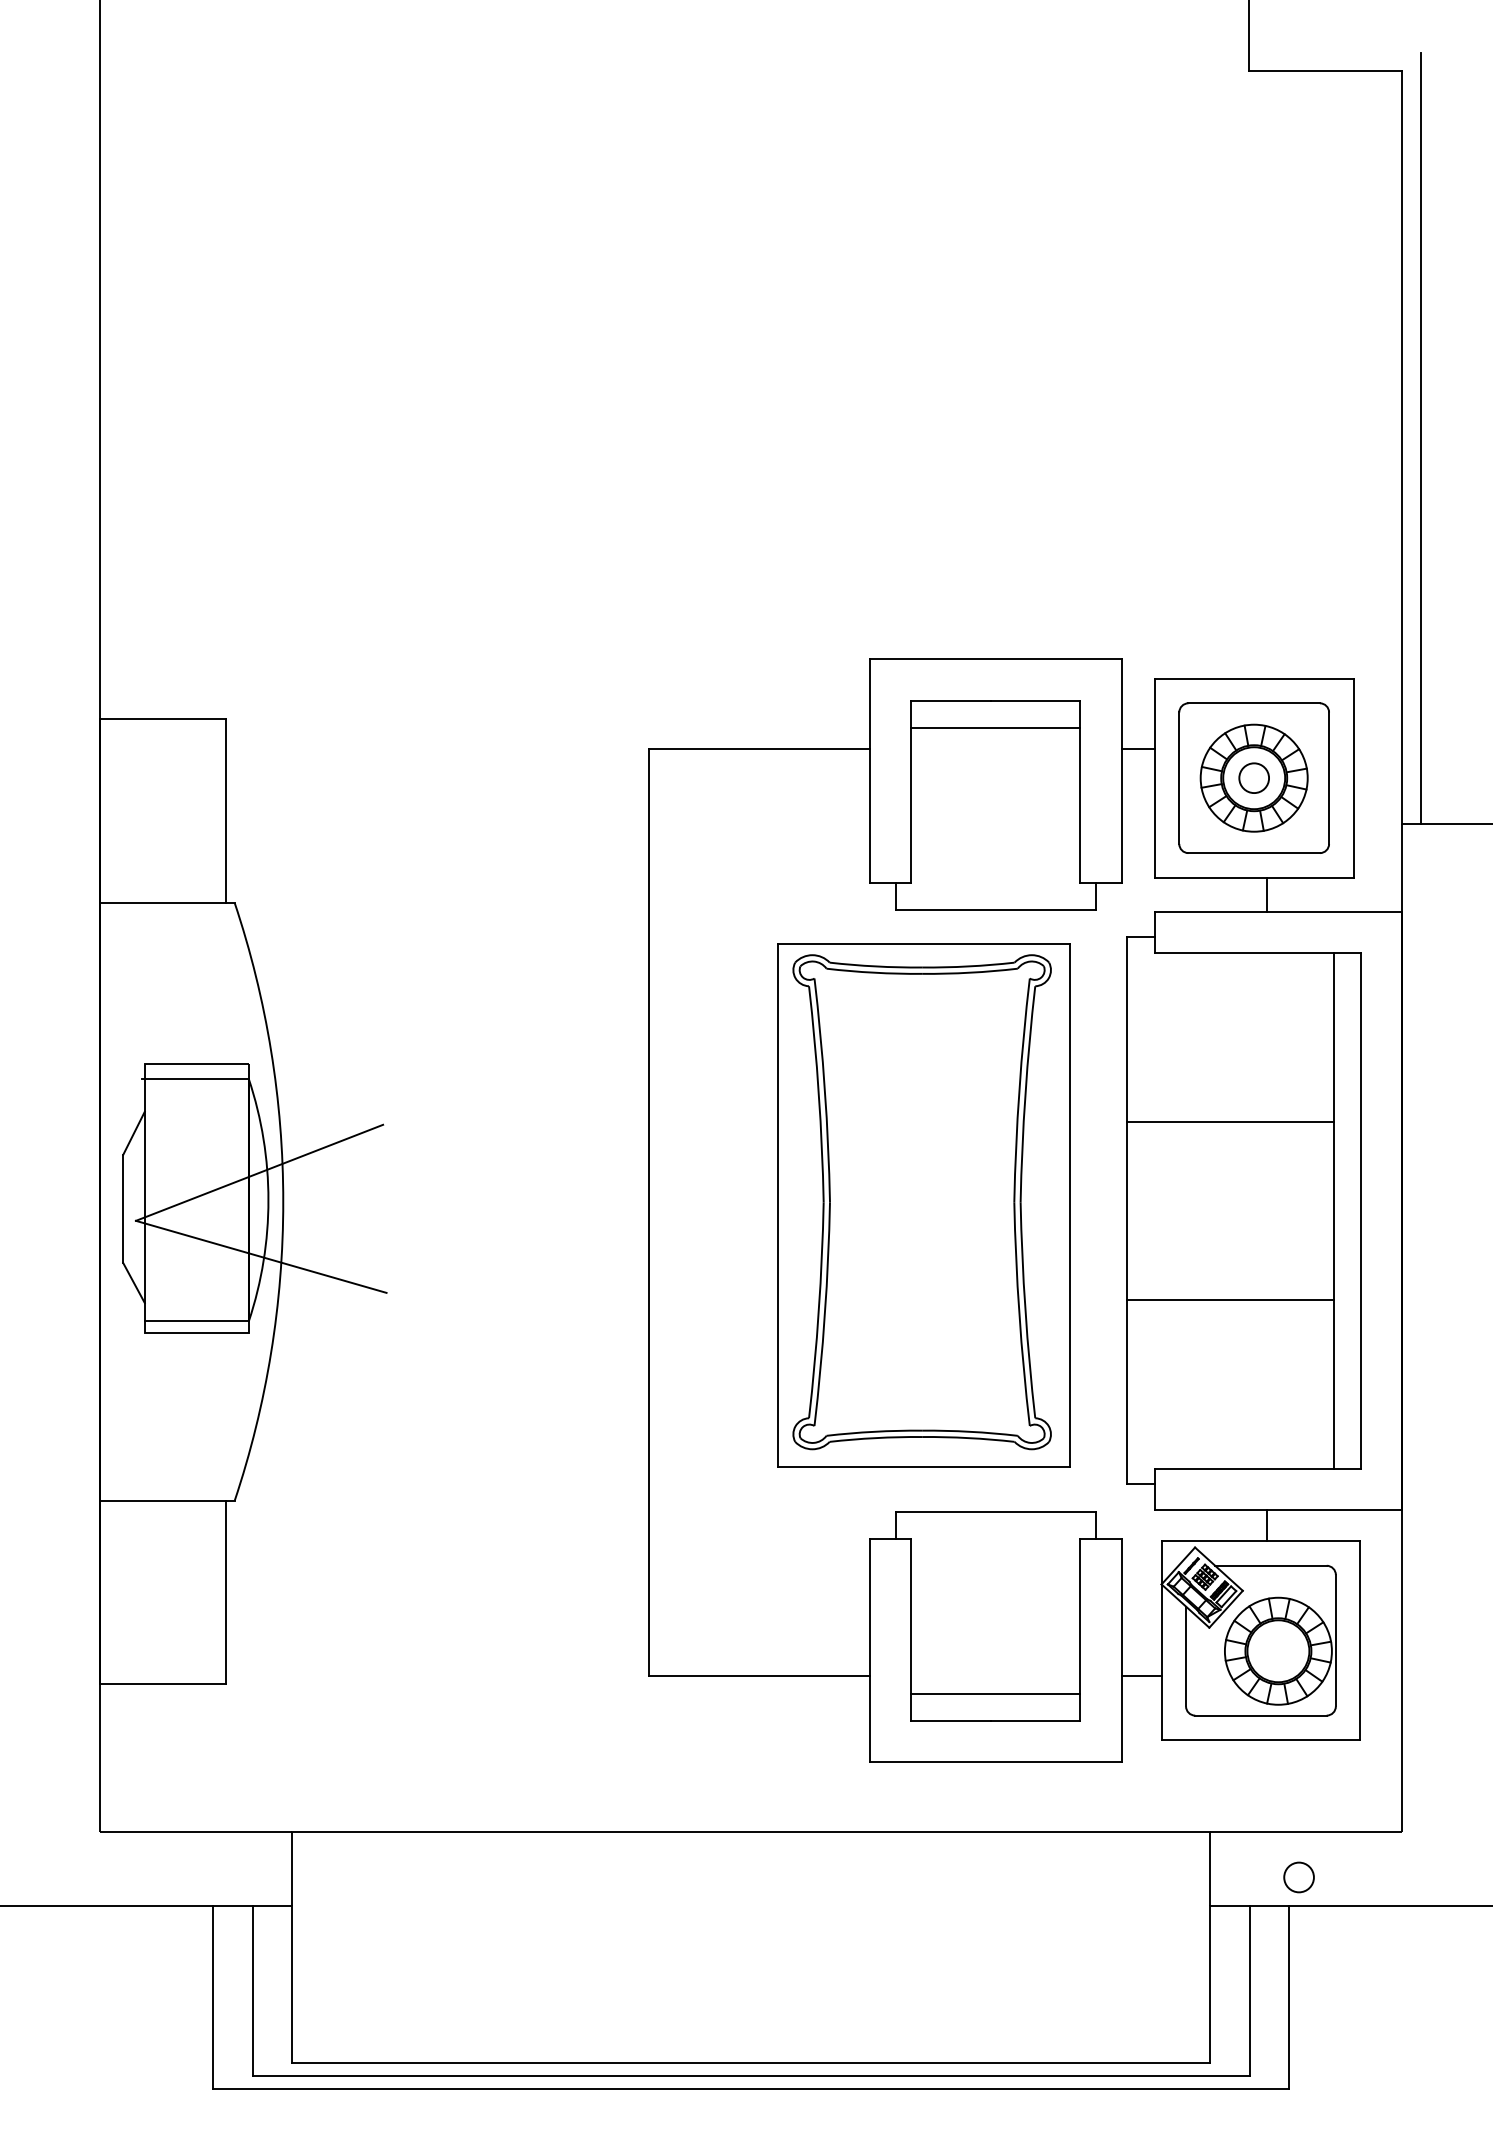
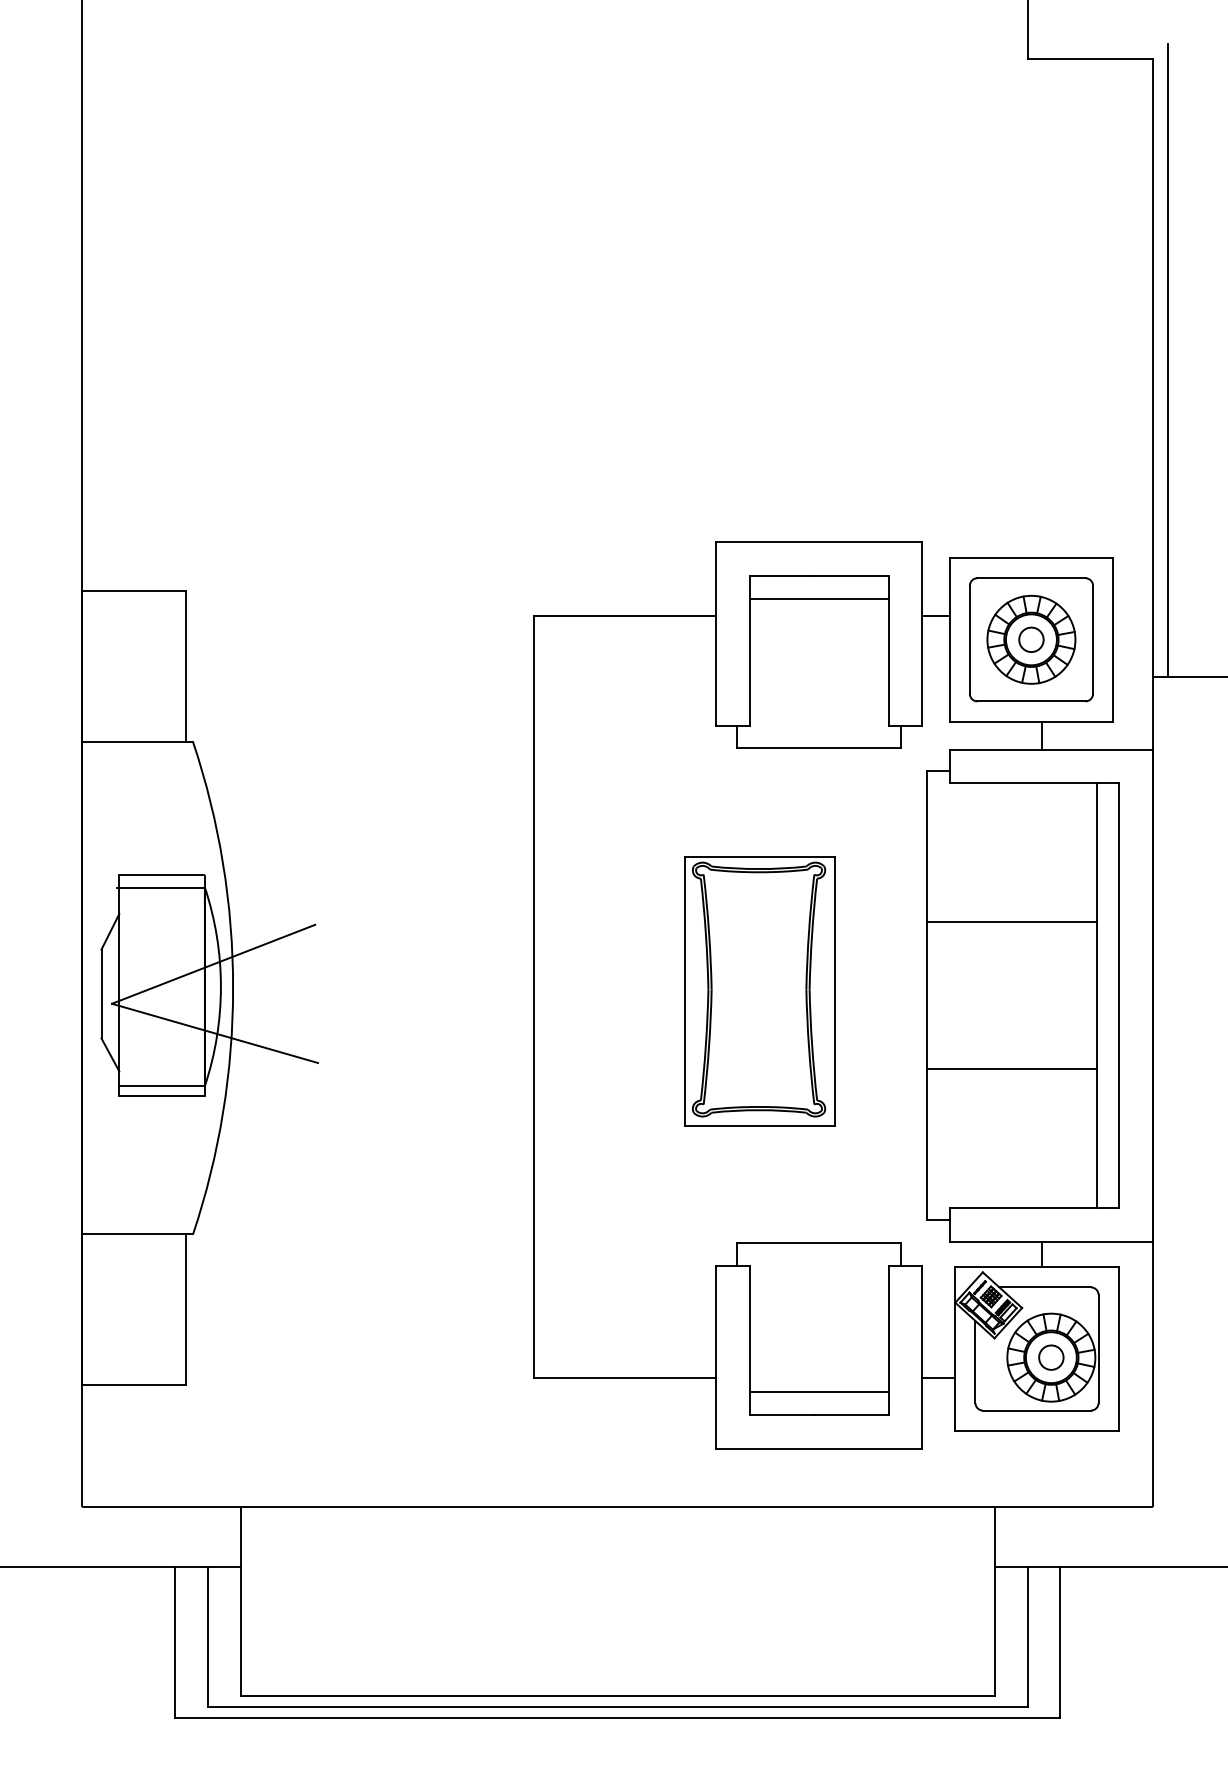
part: (923, 1205) -> (759, 991), size x0.62
circle: (1299, 1877) -> (1051, 1357), moved

